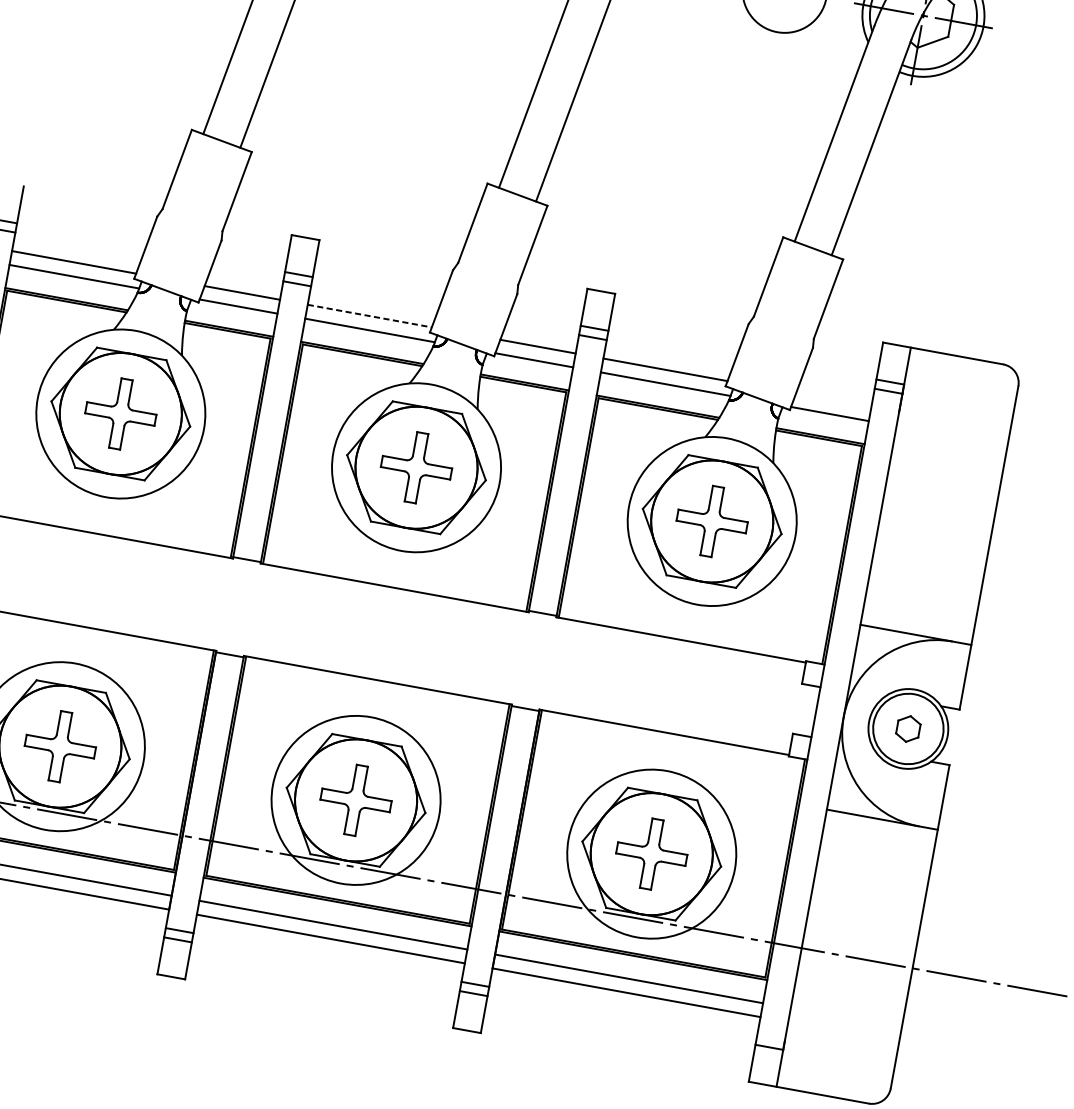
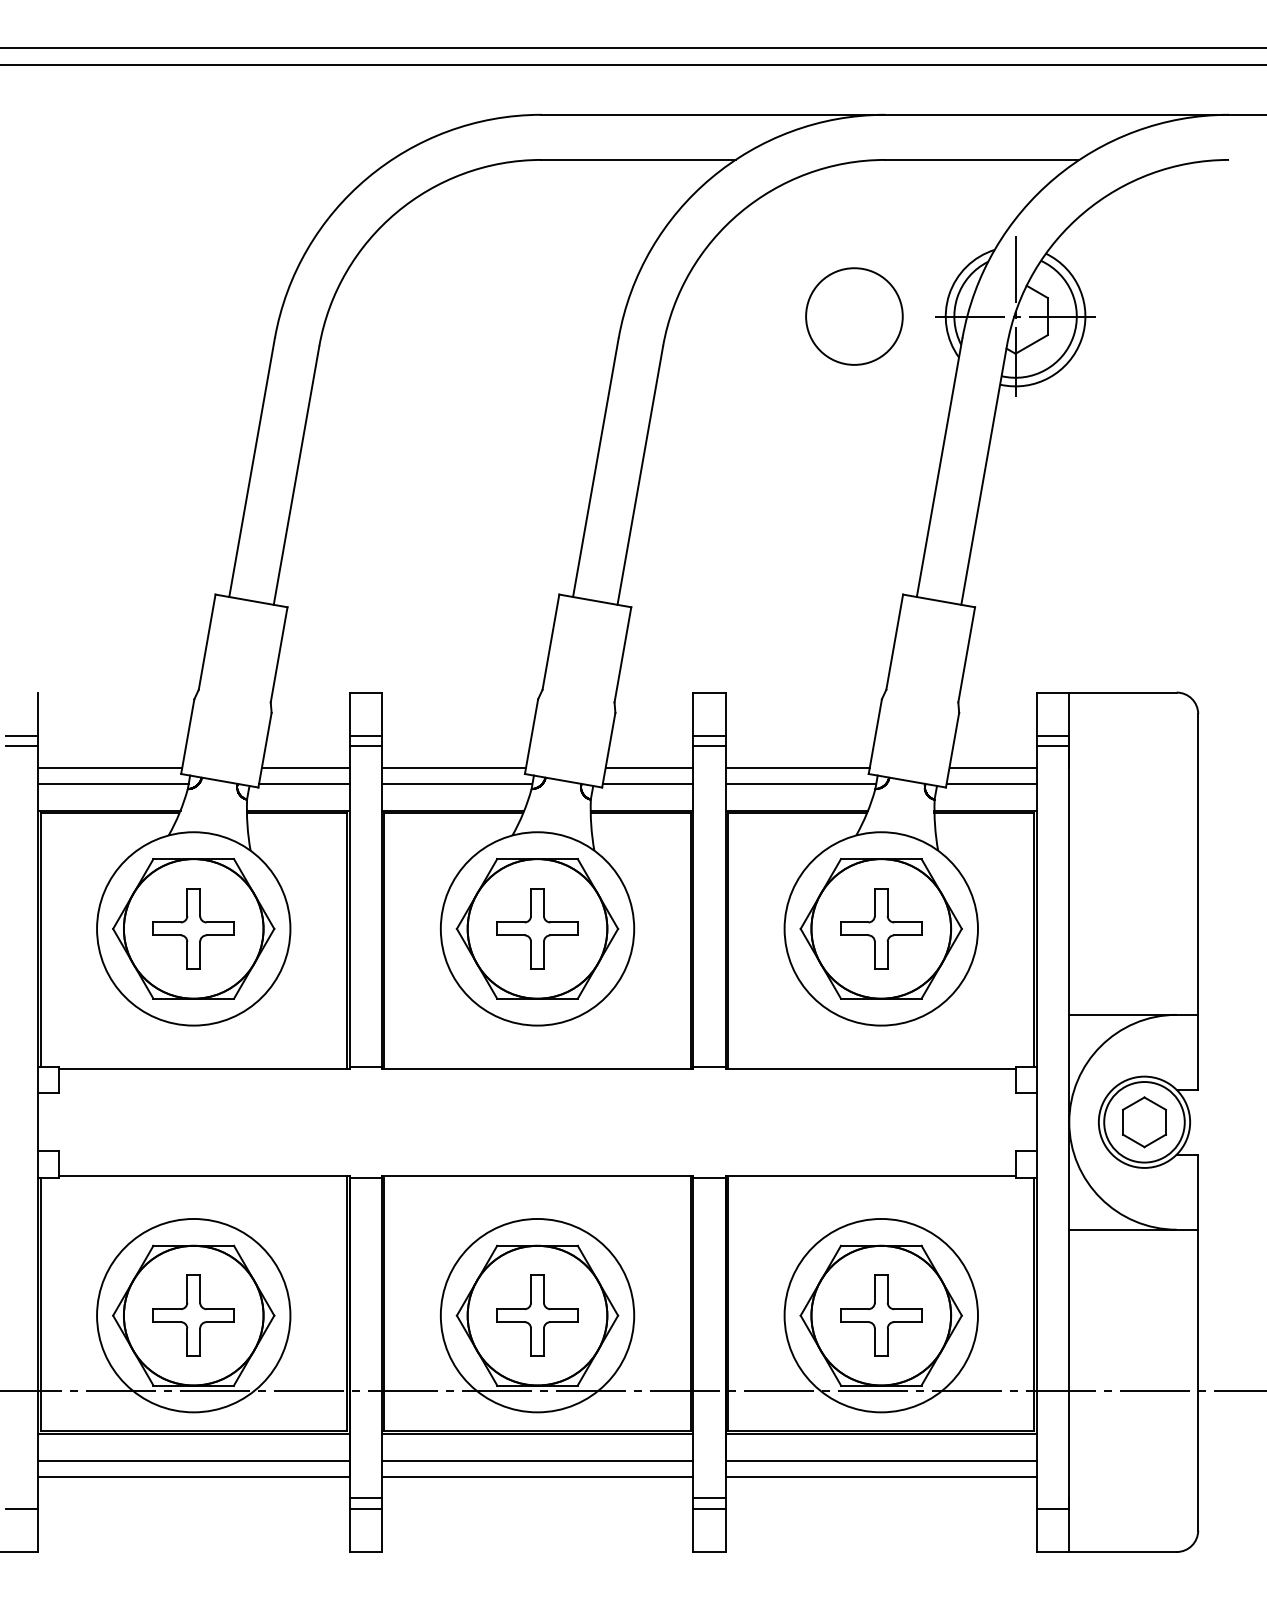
line: (370, 315) -> (454, 767), dashed -> solid
line: (833, 400) -> (993, 767), added
part: (908, 729) -> (1144, 1122), size x1.67

